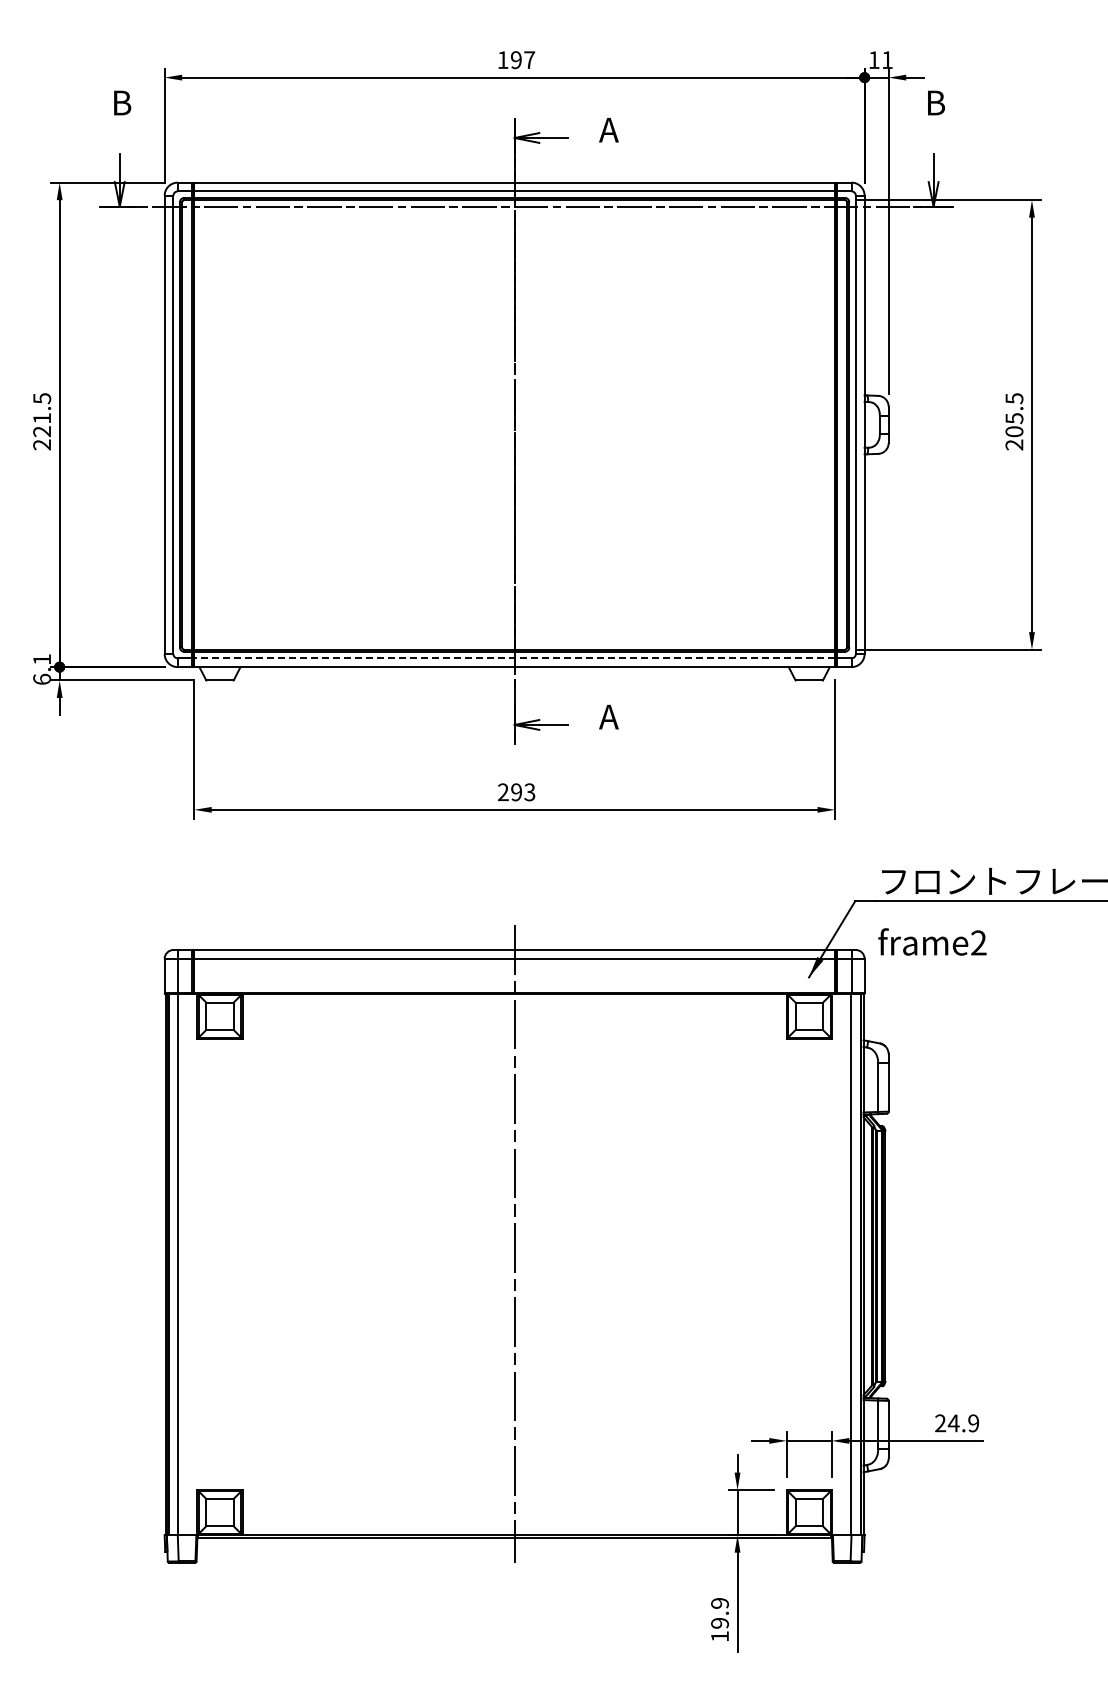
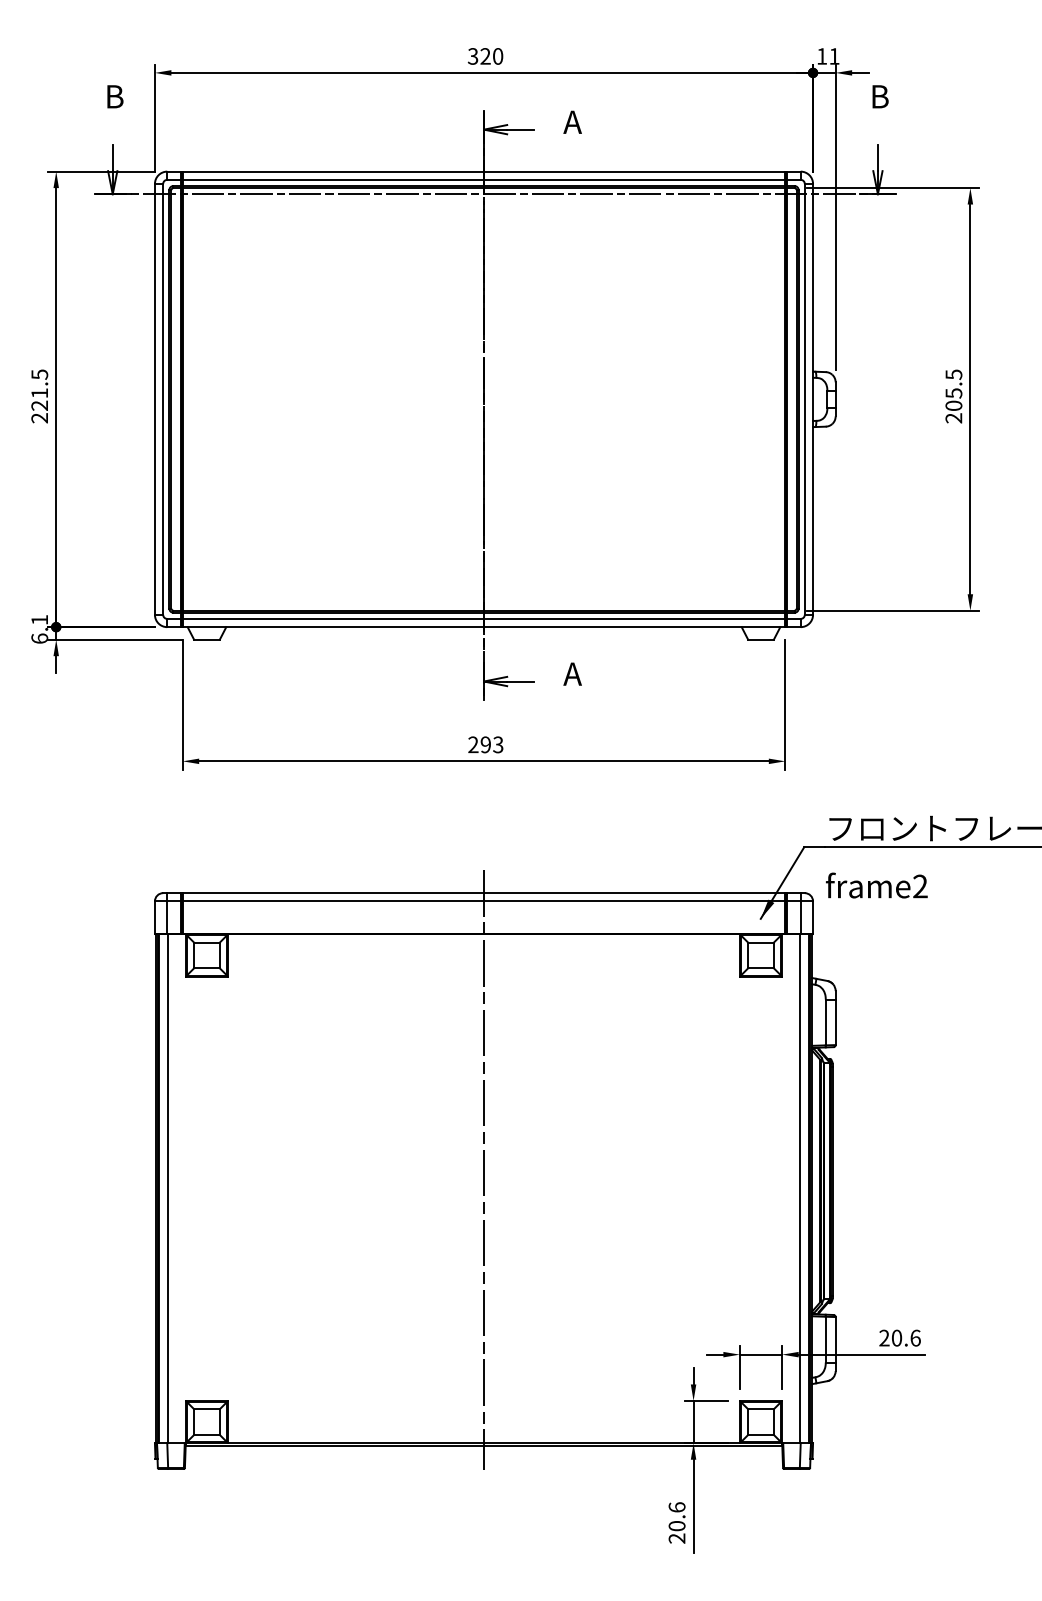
text: (516, 60) -> (485, 56), 197 -> 320
line: (514, 658) -> (483, 619), dashed -> solid
text: (963, 1423) -> (906, 1338), 24.9 -> 20.6
text: (720, 1619) -> (677, 1522), 19.9 -> 20.6

